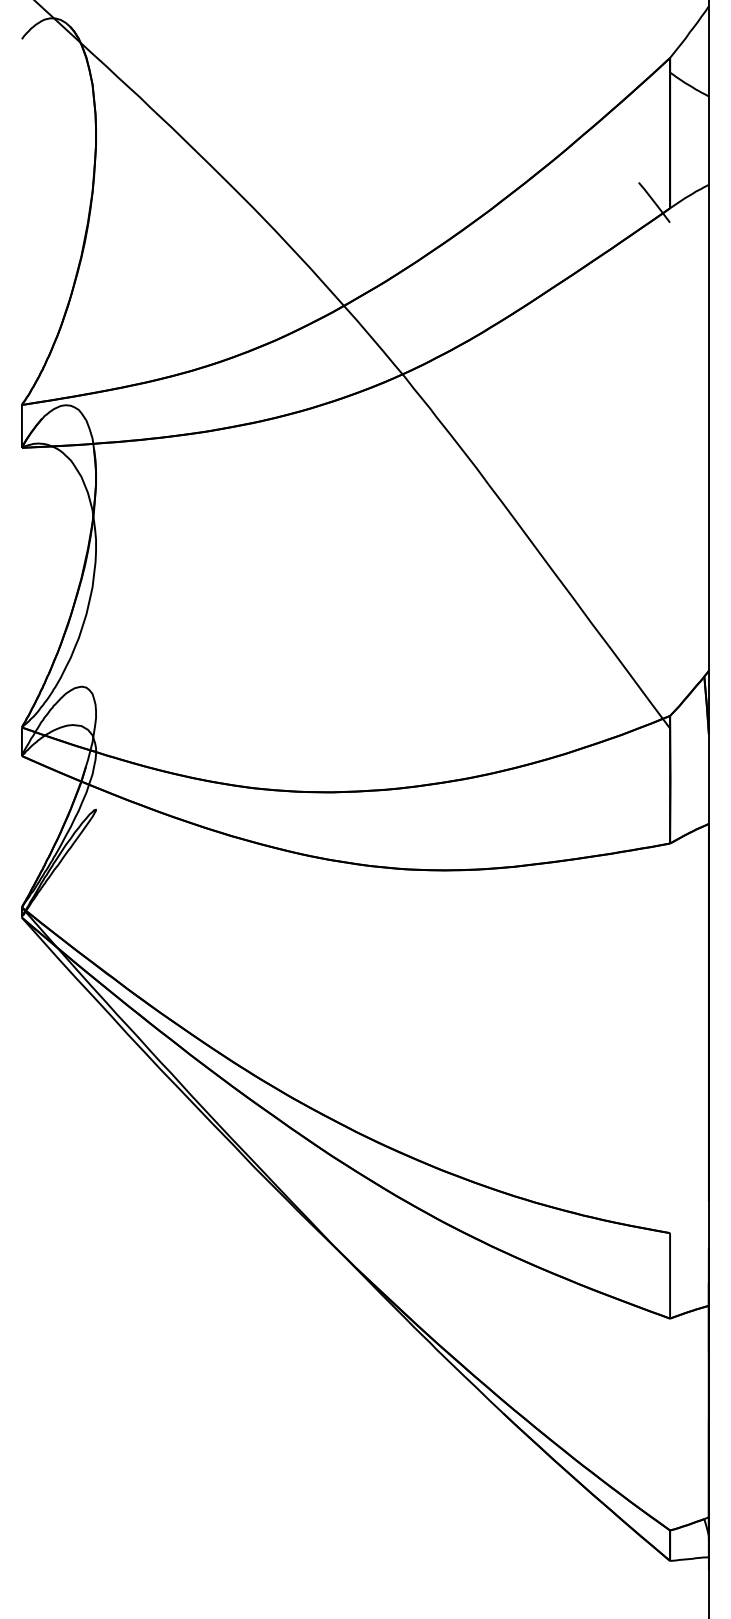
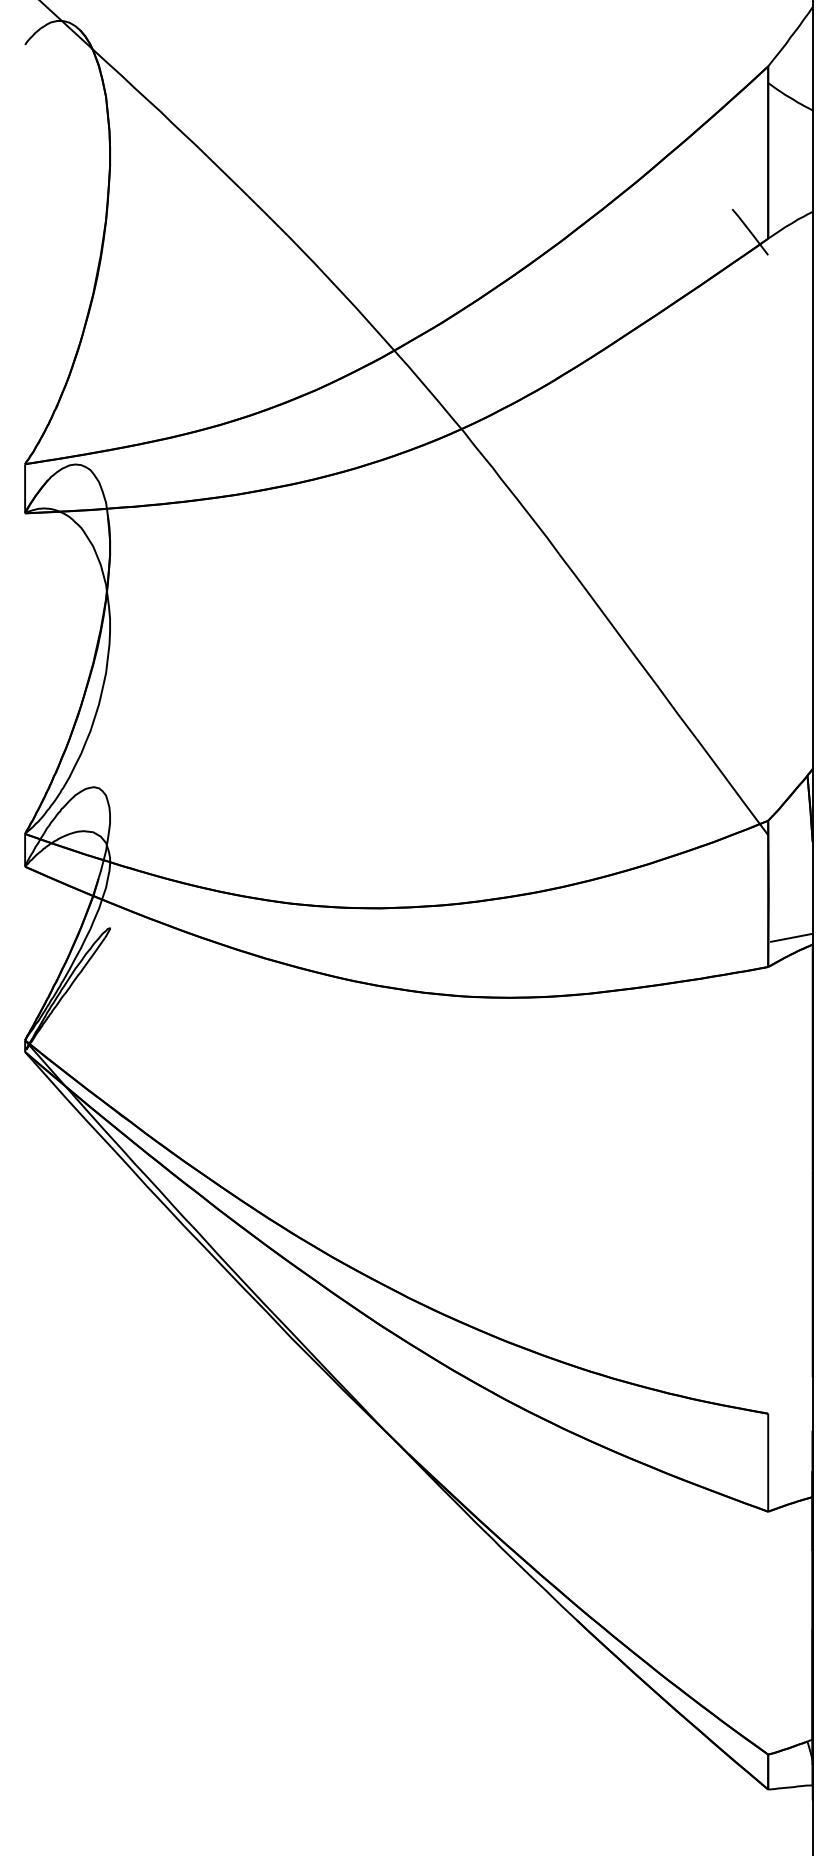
line: (690, 817) -> (791, 937), added

